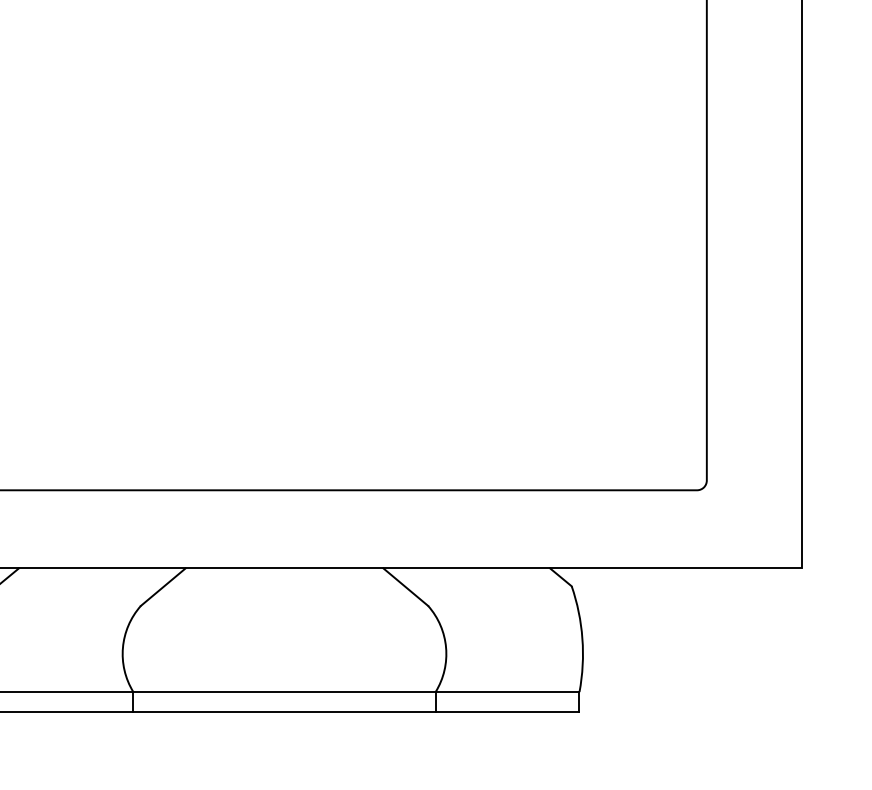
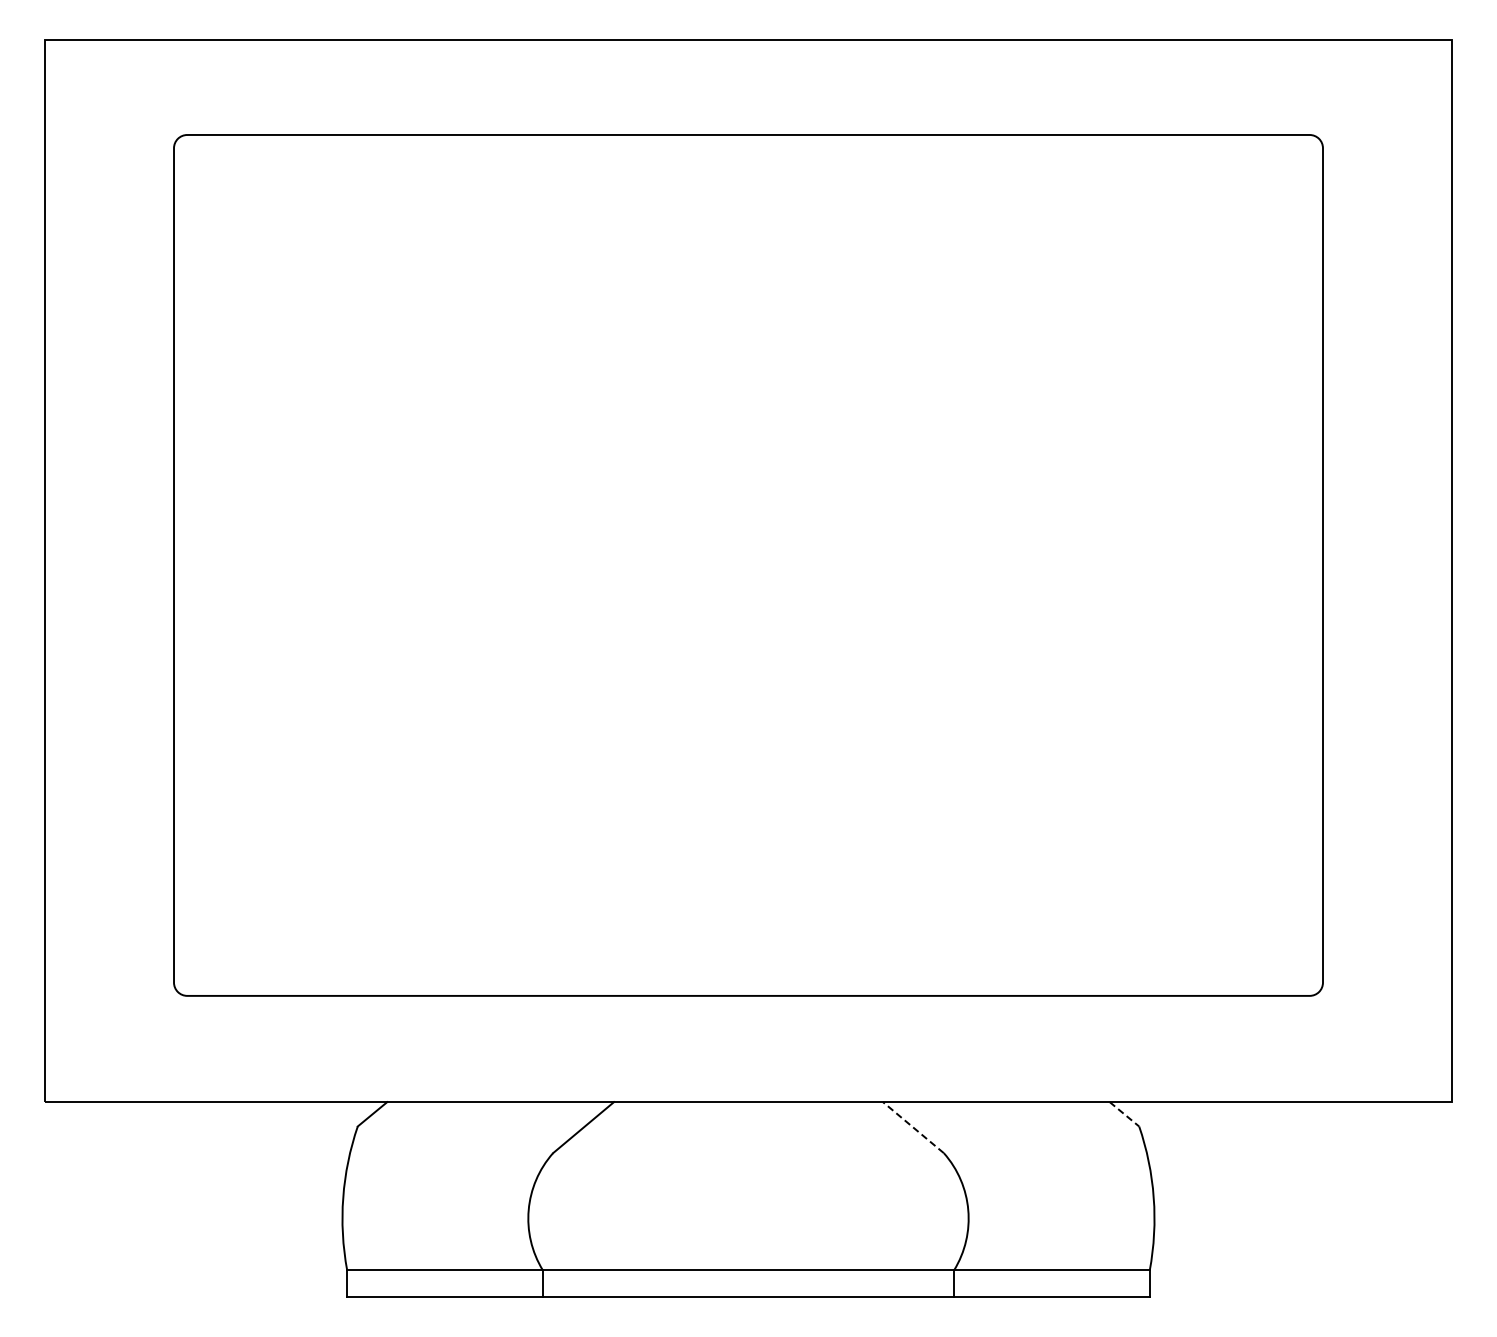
line: (560, 577) -> (1124, 1114), solid -> dashed
line: (405, 587) -> (913, 1127), solid -> dashed

